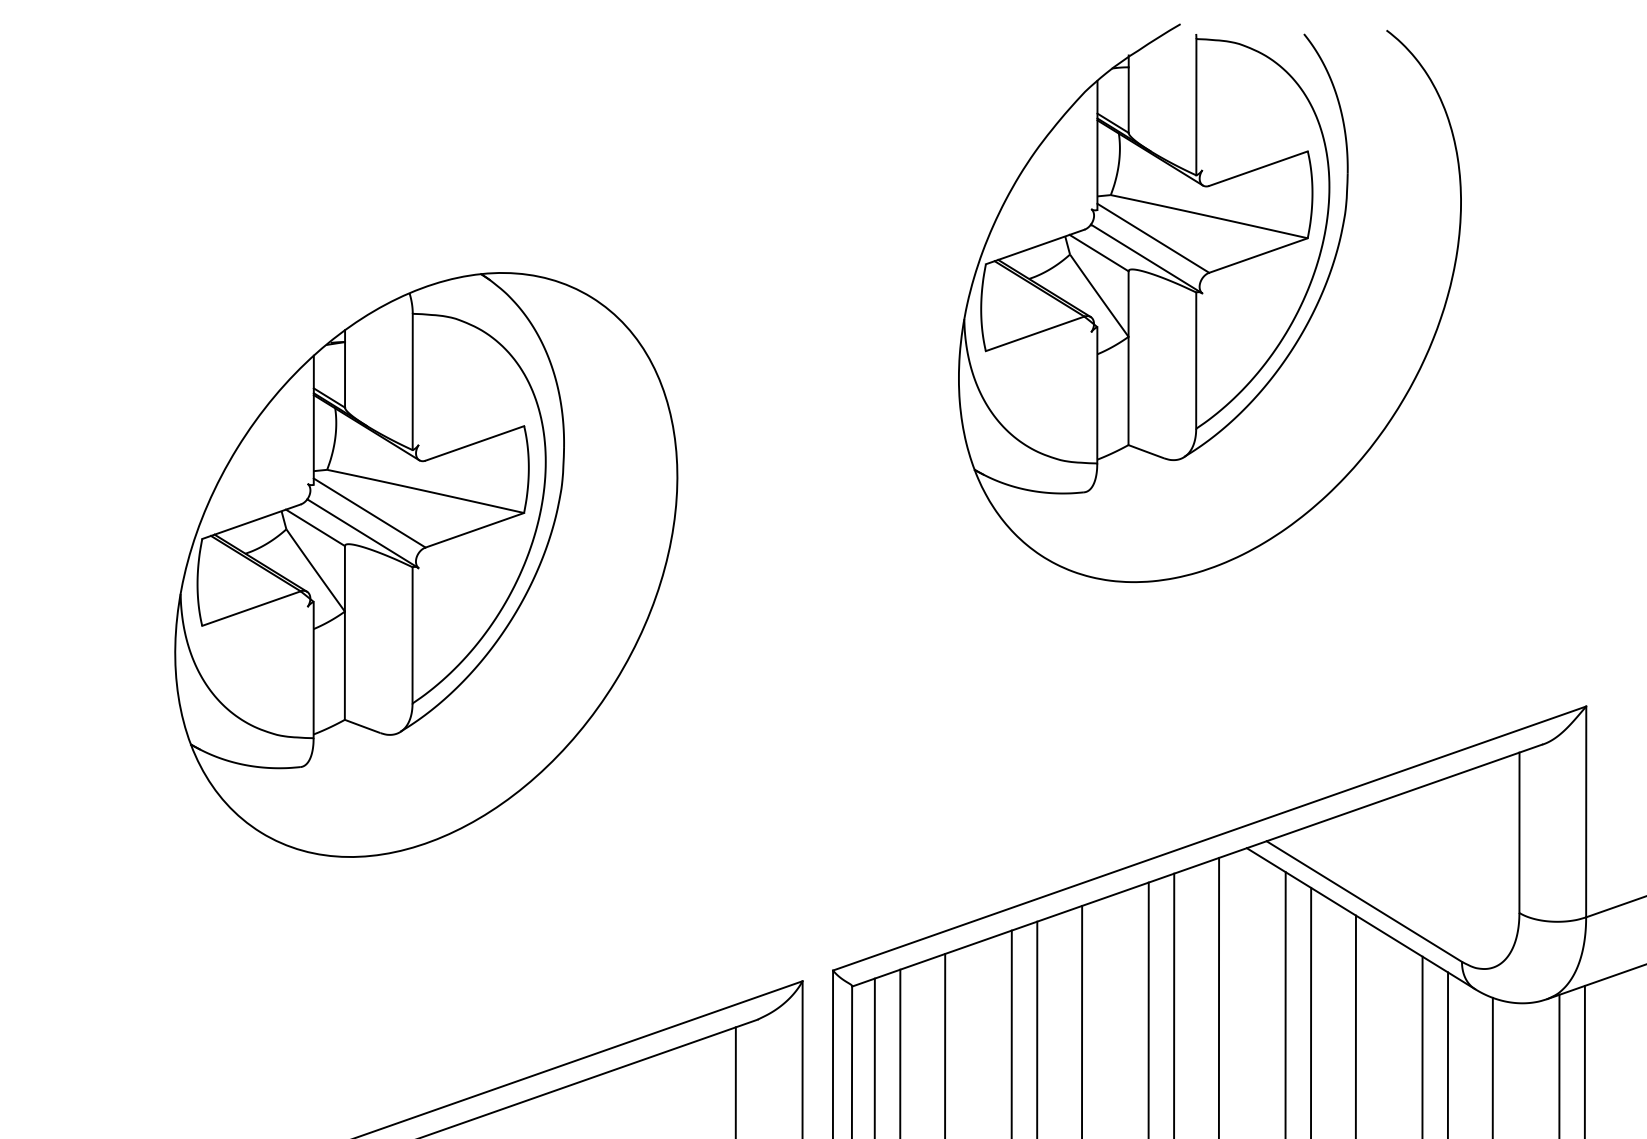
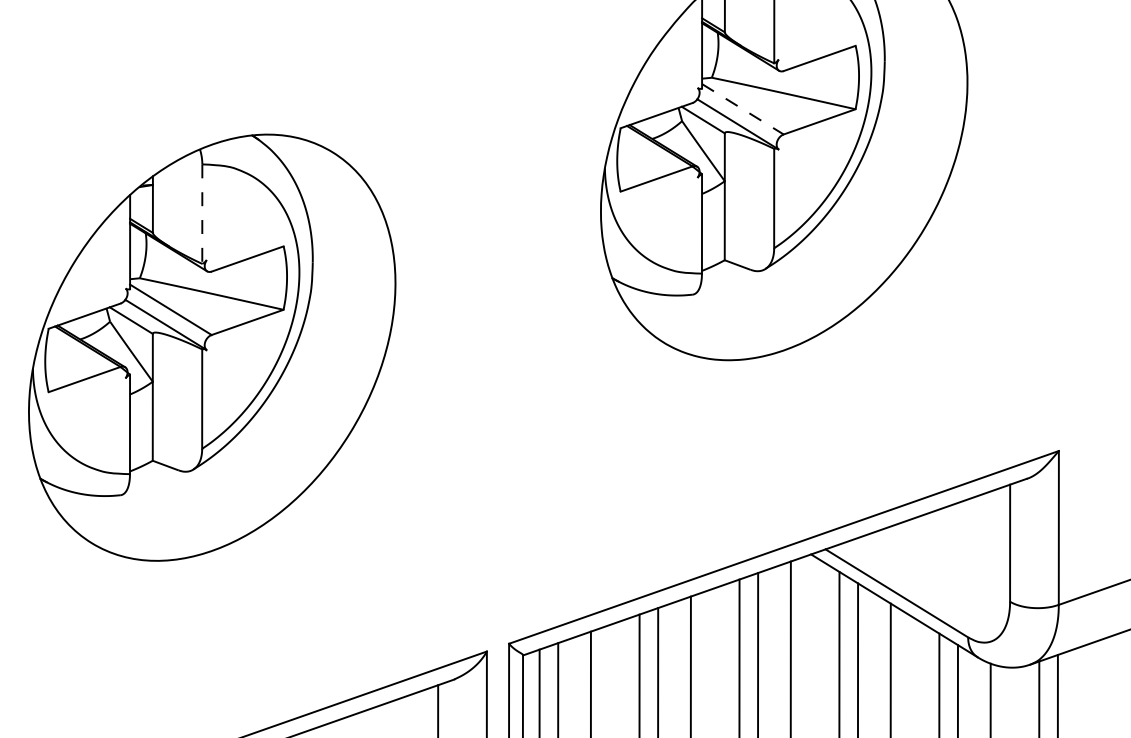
line: (1153, 238) -> (743, 109), solid -> dashed
line: (412, 382) -> (202, 214), solid -> dashed

